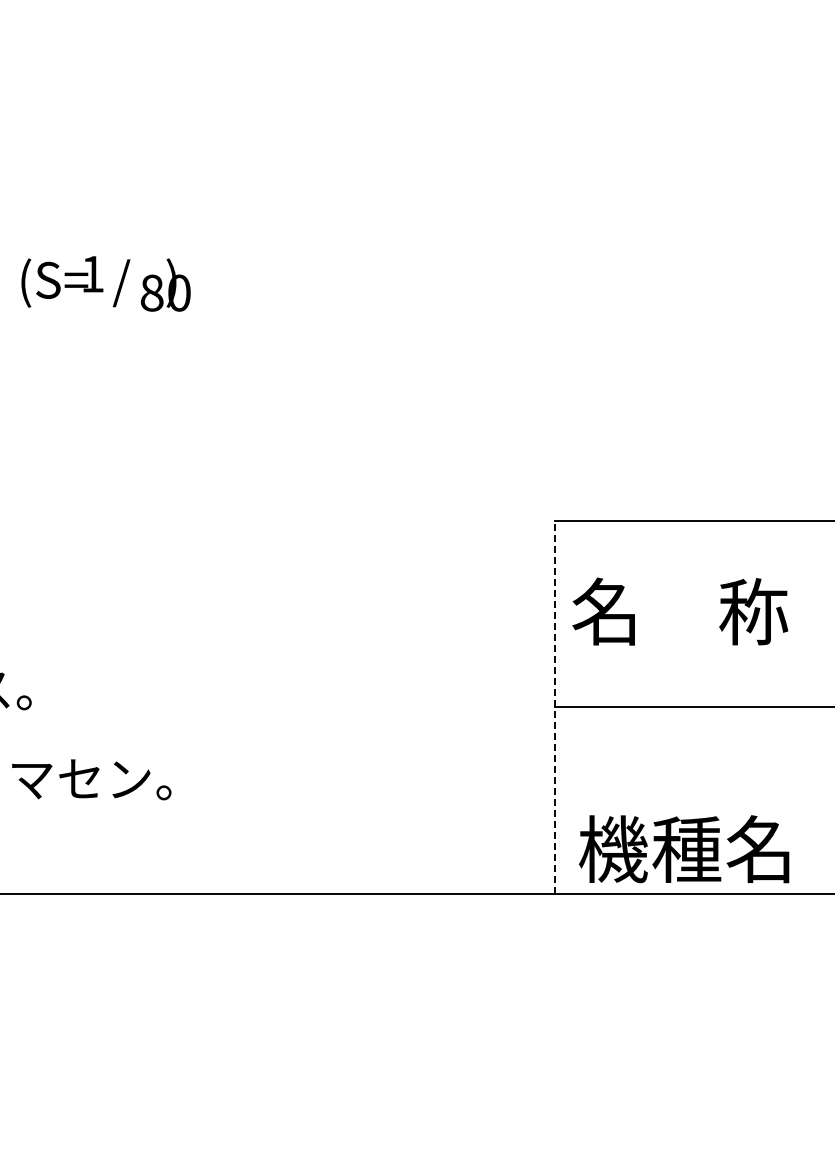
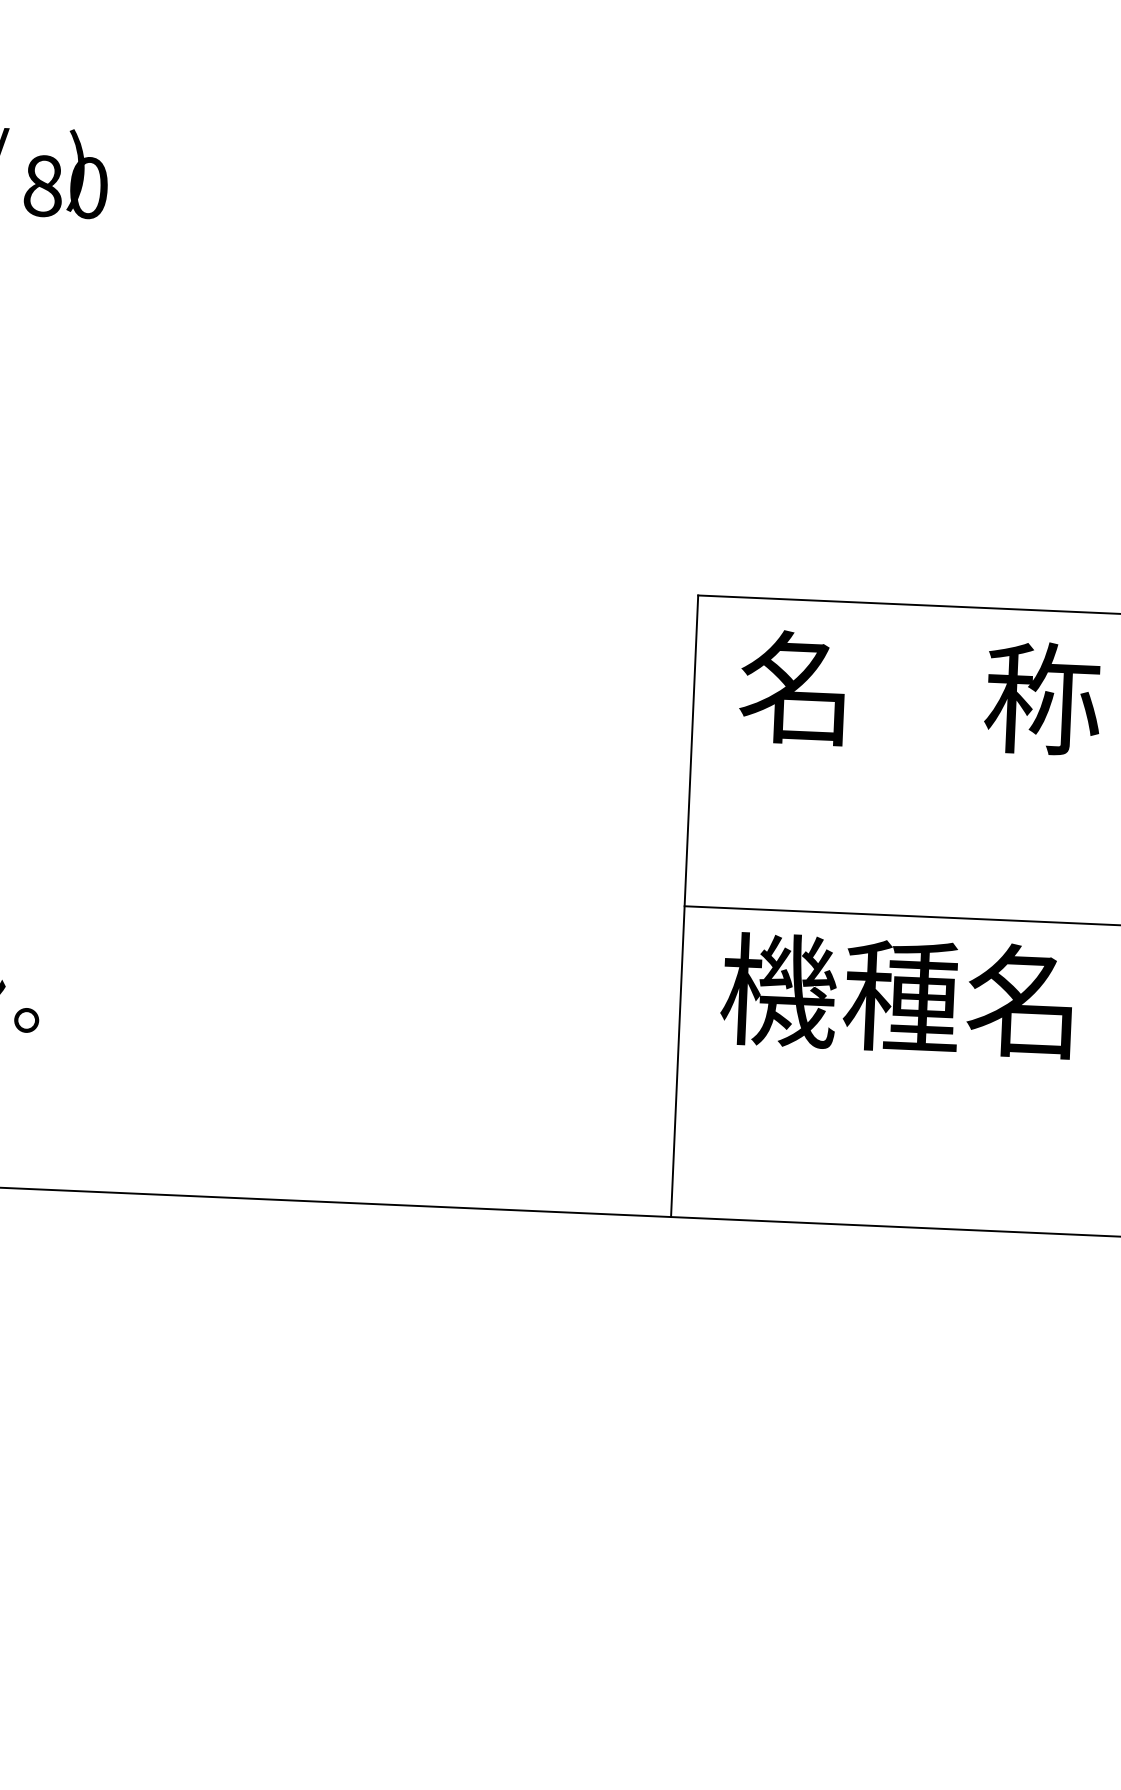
text: (680, 611) -> (920, 692), moved
line: (554, 706) -> (684, 904), dashed -> solid
text: (684, 849) -> (897, 995), moved

